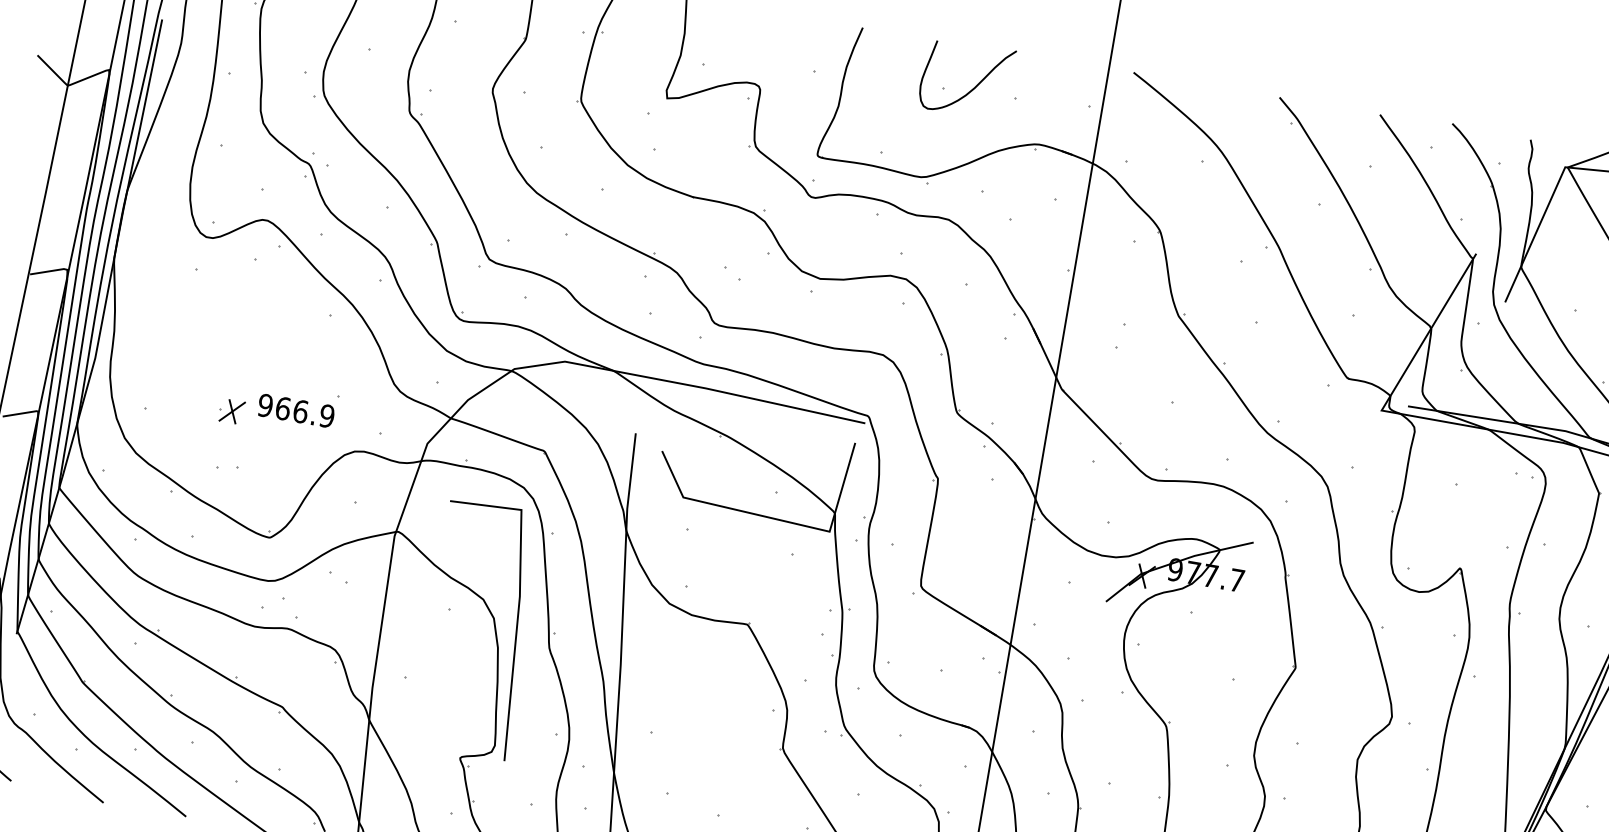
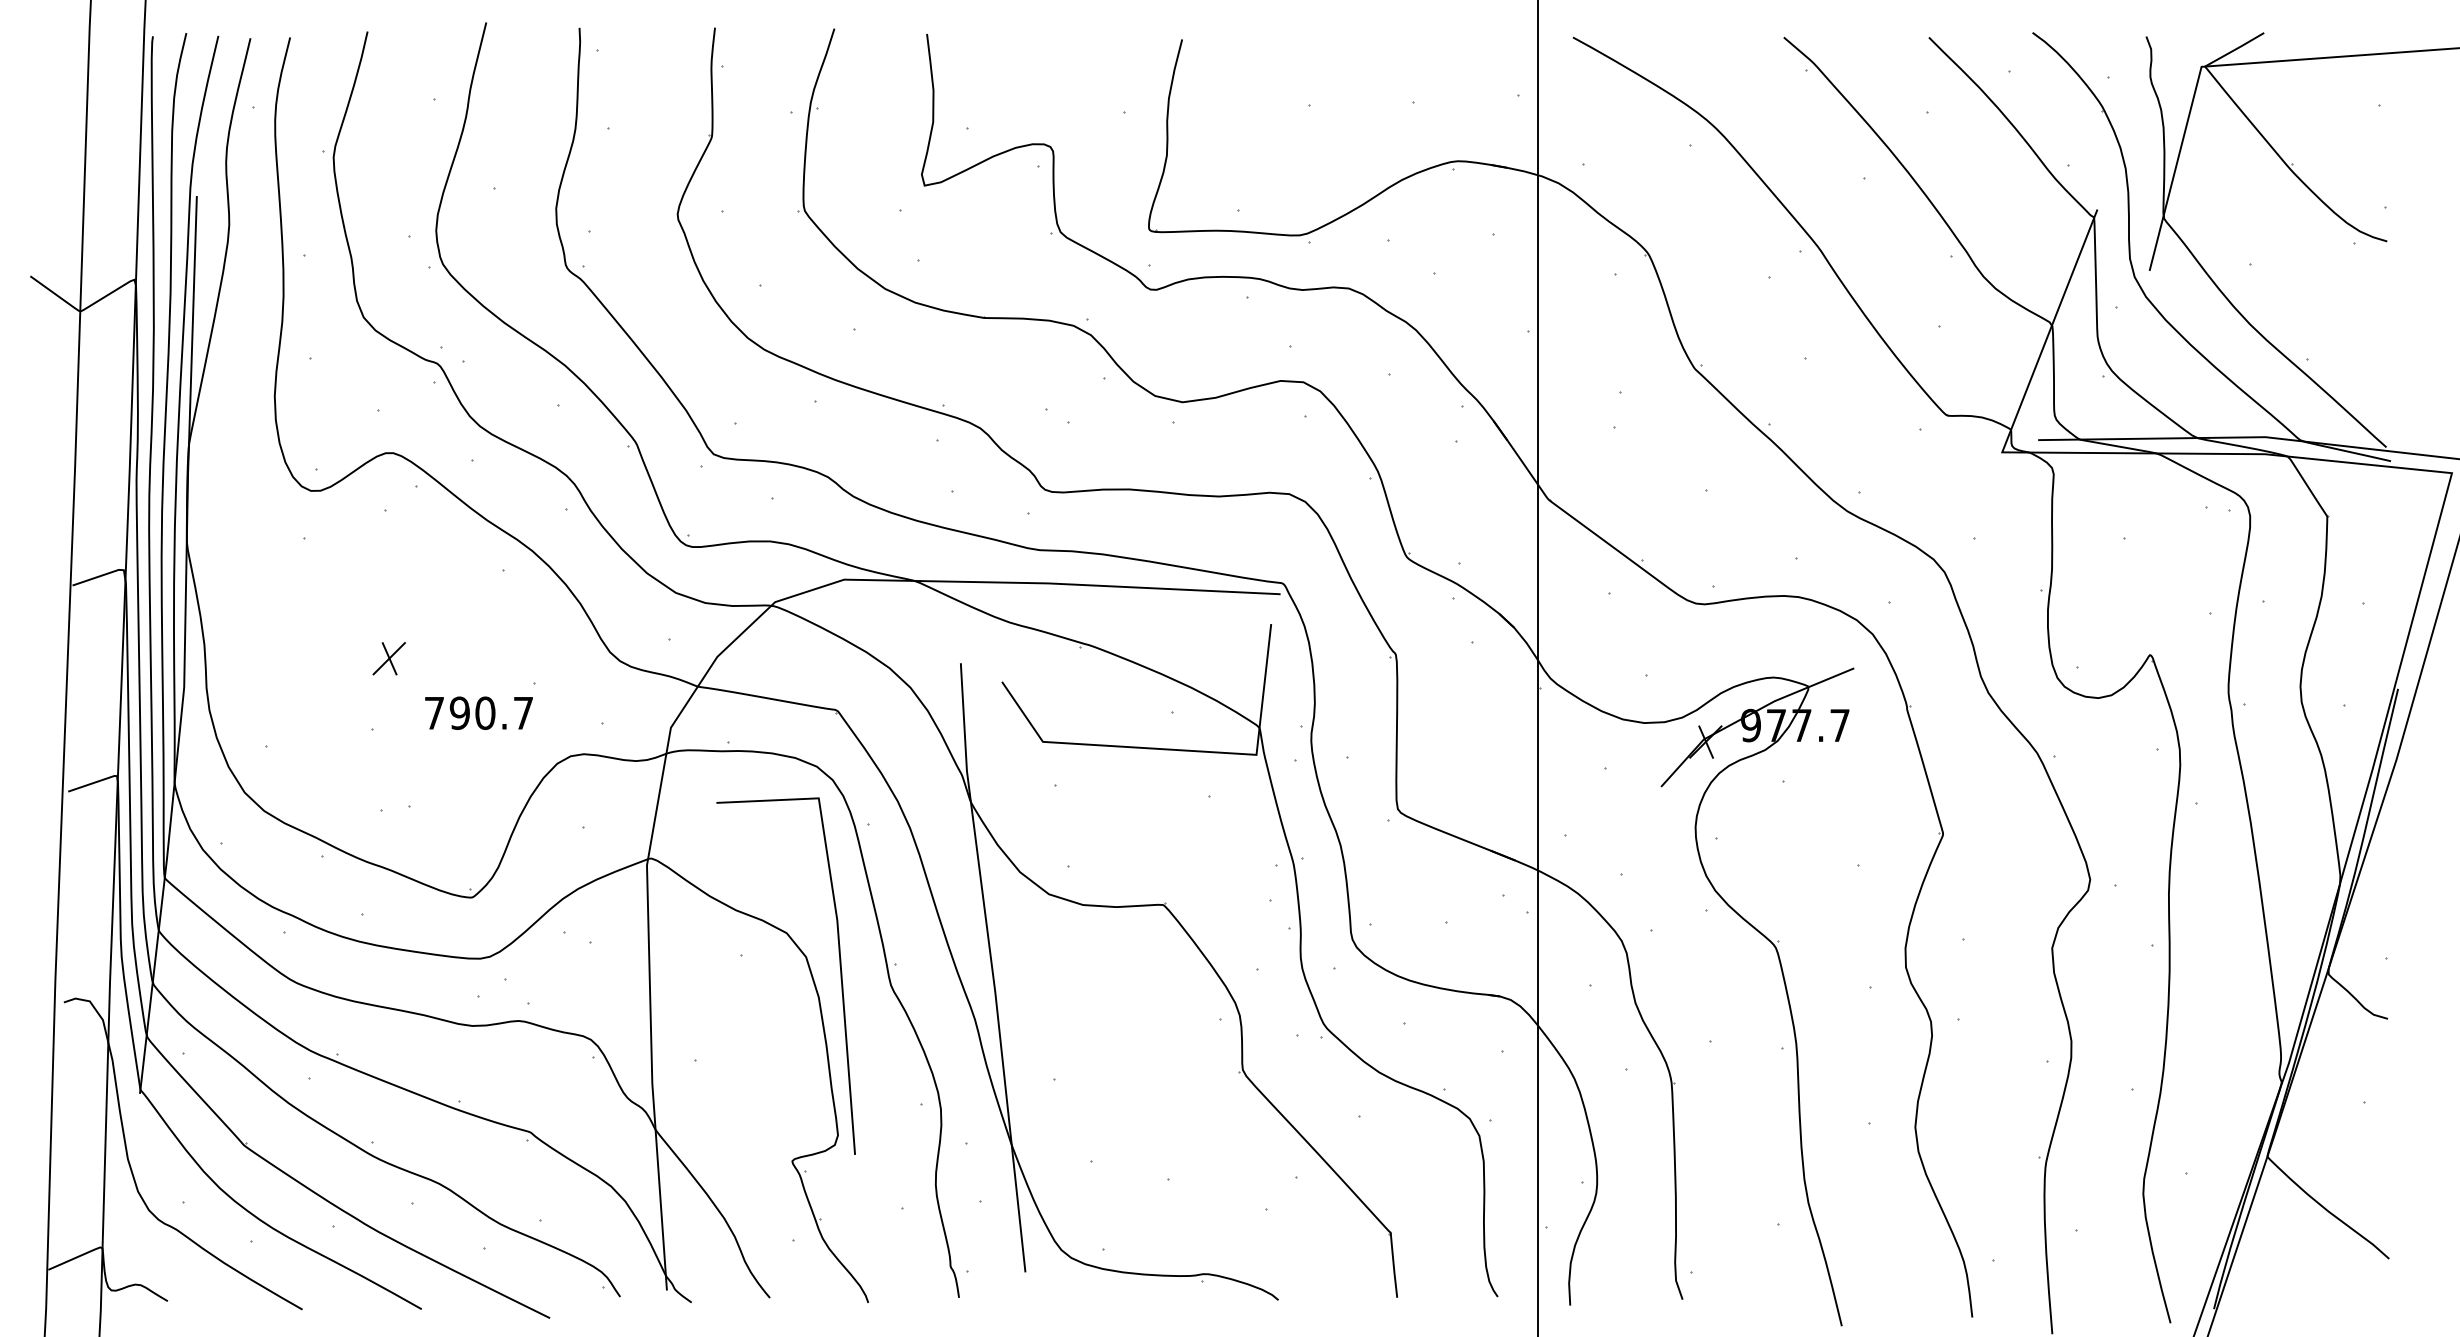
curve: (974, 86) -> (1353, 95), removed
text: (296, 410) -> (478, 712), 966.9 -> 790.7
part: (231, 411) -> (388, 658), moved

